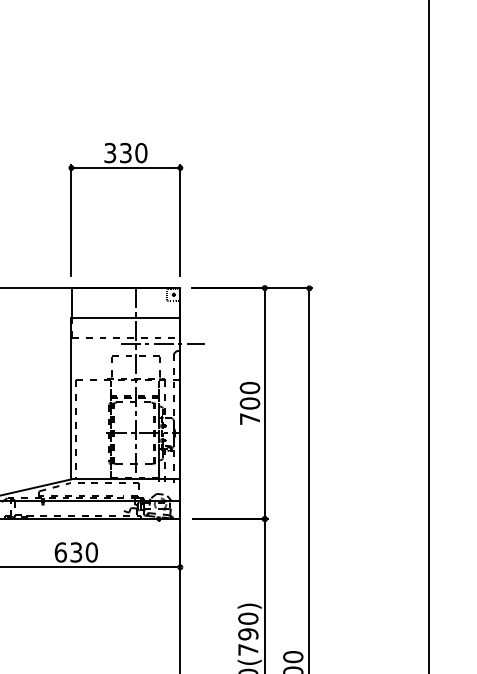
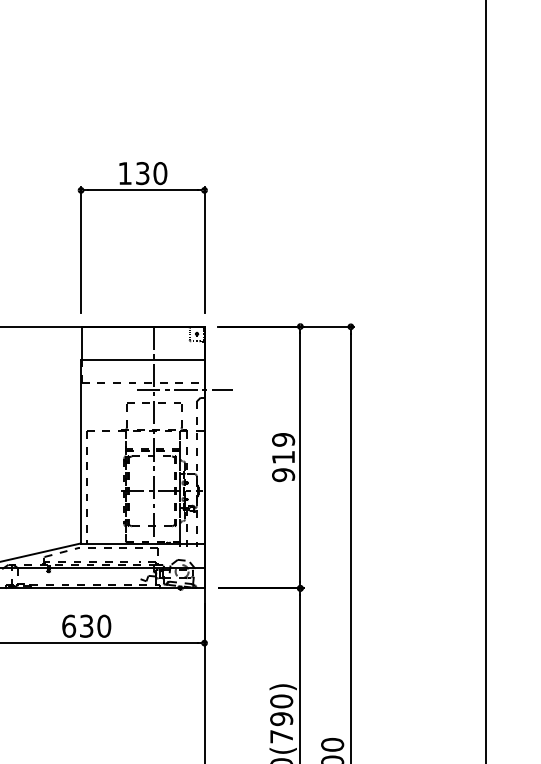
text: (110, 152) -> (125, 172), 330 -> 130
text: (249, 403) -> (282, 457), 700 -> 919

